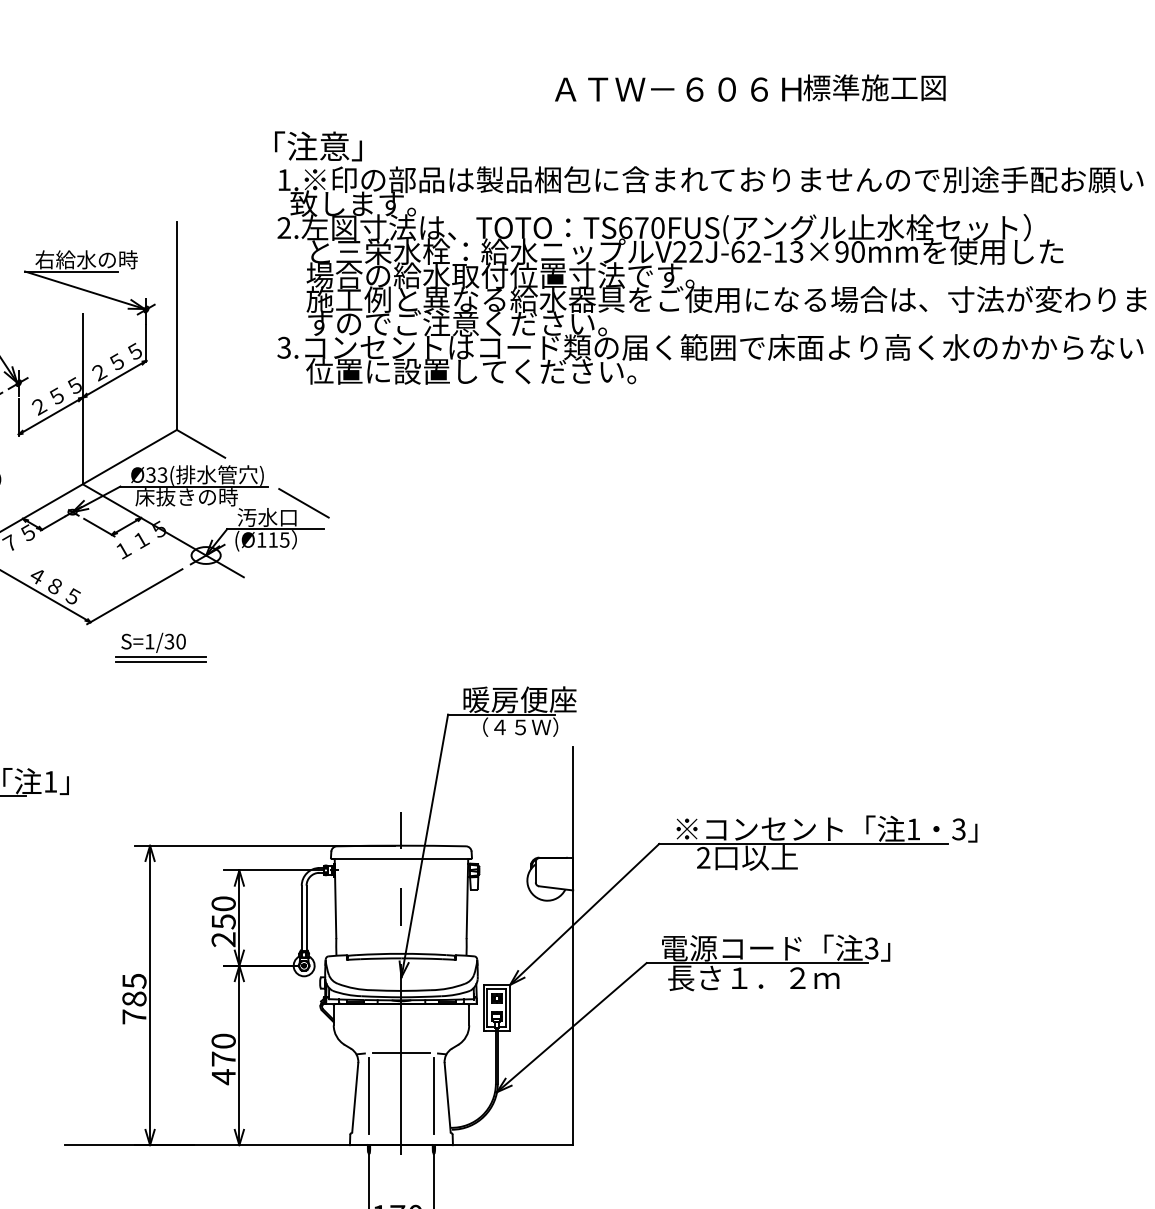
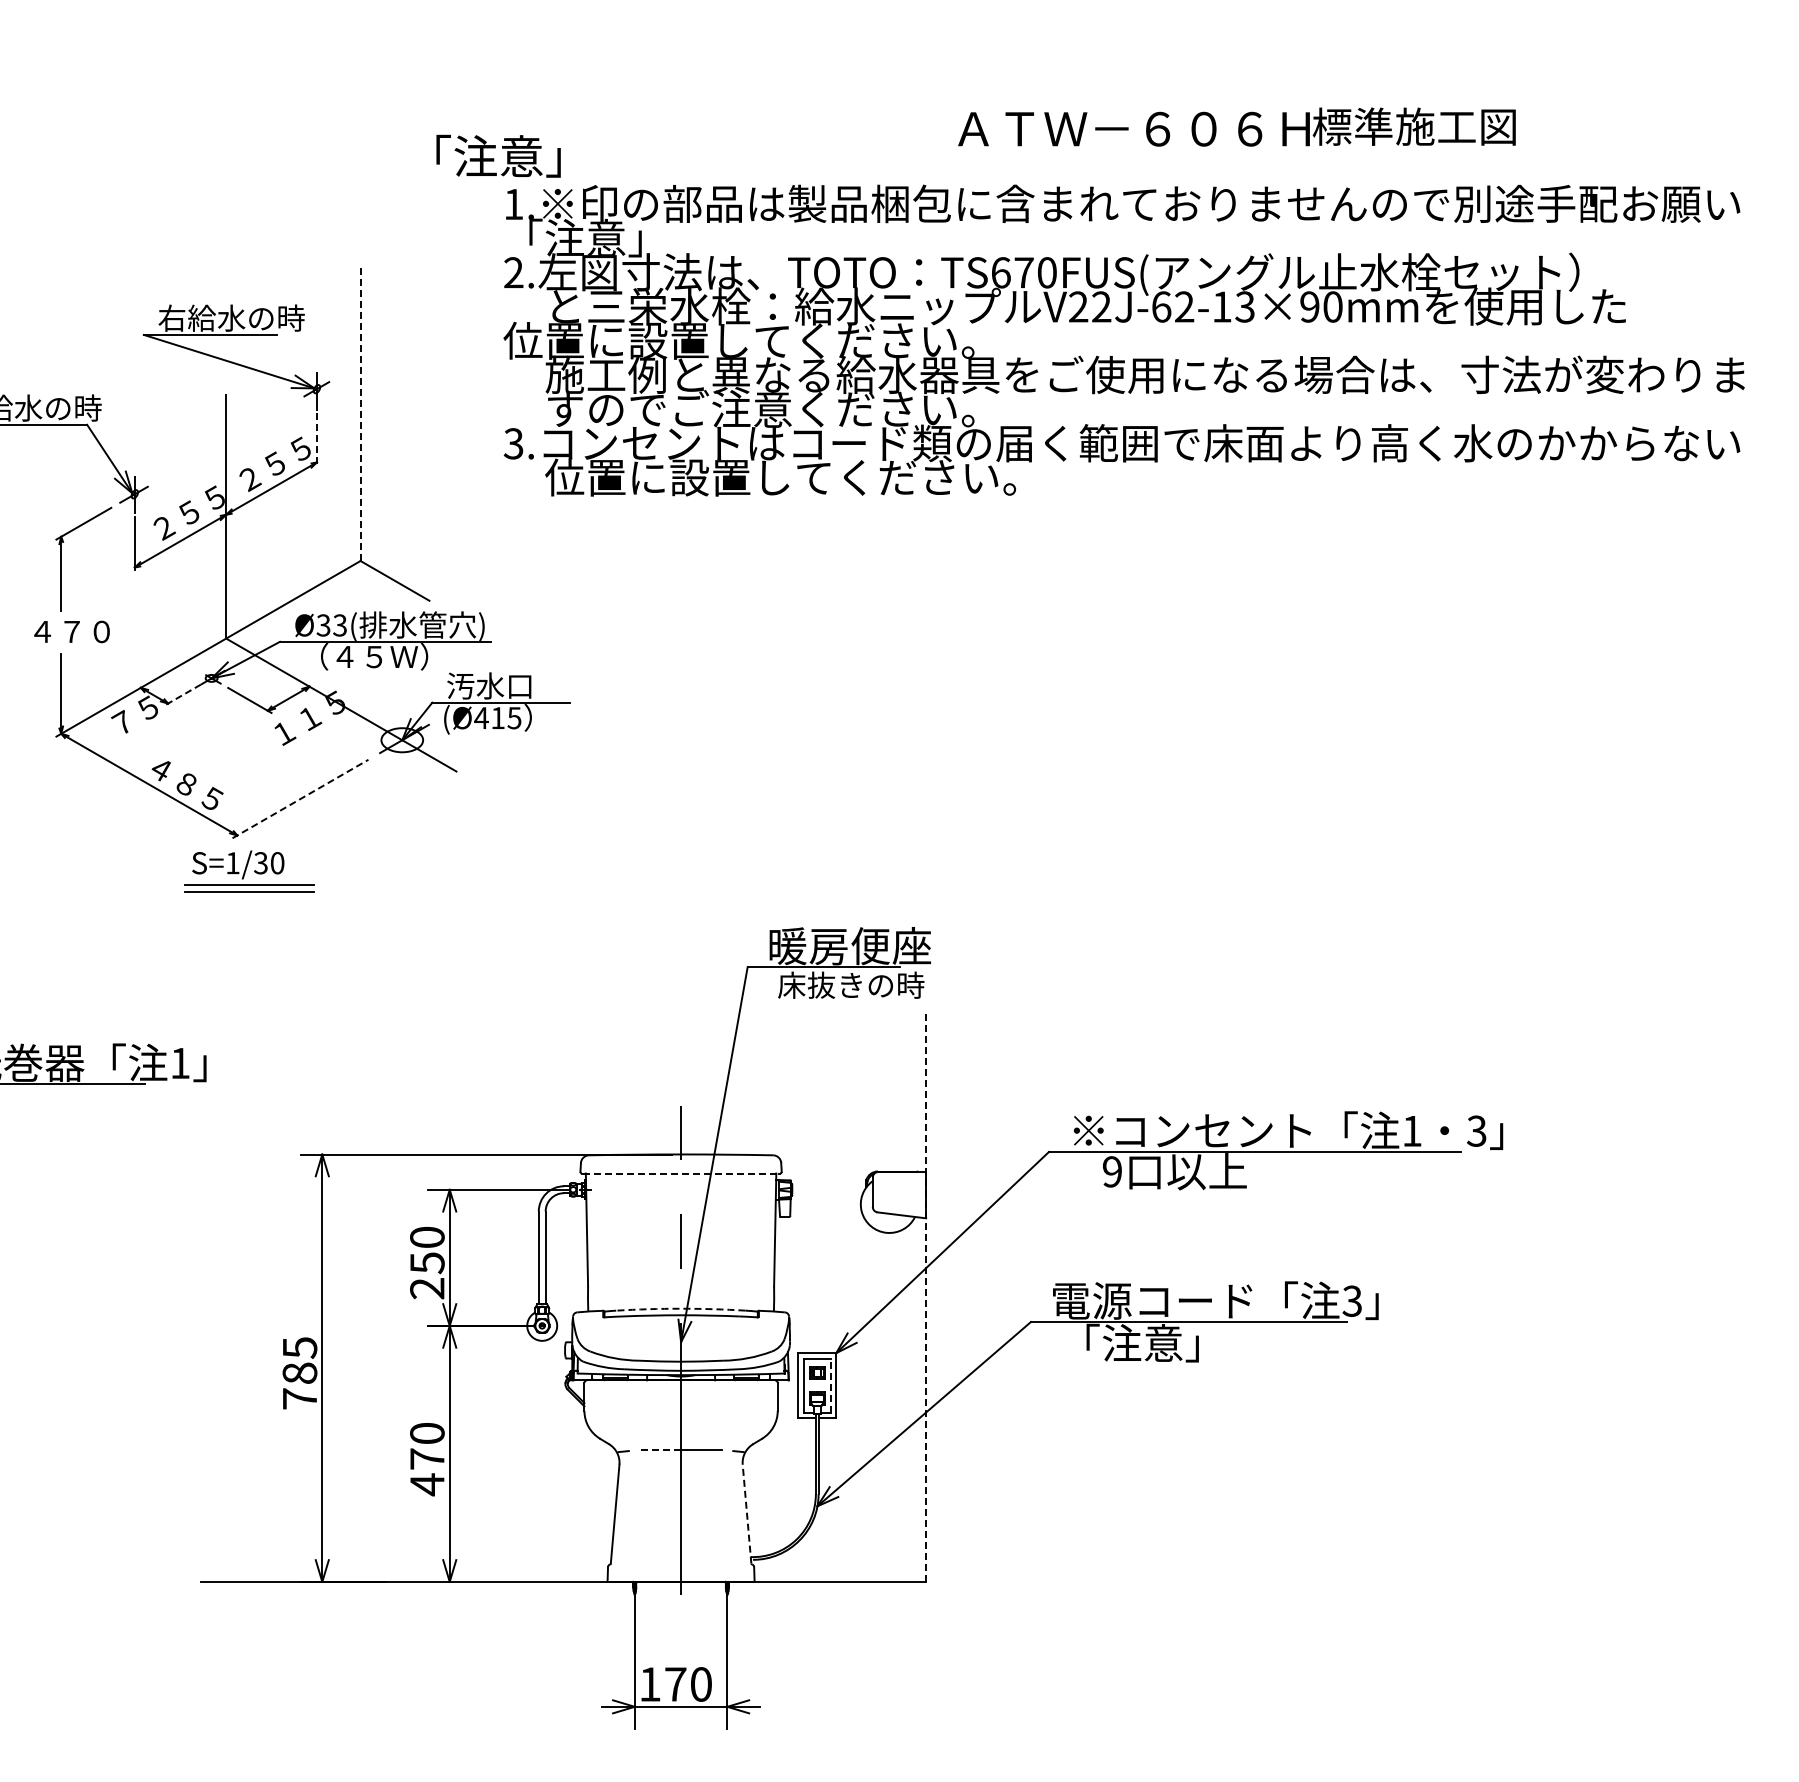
text: (749, 87) -> (1236, 126), moved
text: (318, 145) -> (498, 155), moved
text: (352, 203) -> (611, 237), 致します。 -> 「注意」
text: (485, 275) -> (801, 340), 場合の給水取付位置寸法です。 -> 位置に設置してください。
line: (176, 325) -> (360, 412), solid -> dashed
line: (146, 343) -> (316, 437), solid -> dashed
text: (186, 496) -> (374, 656), 床抜きの時 -> （４５Ｗ）
line: (303, 503) -> (541, 665), removed
line: (52, 523) -> (183, 694), solid -> dashed
text: (261, 539) -> (481, 717), (Ø115 -> (Ø415
line: (134, 596) -> (300, 798), solid -> dashed
part: (161, 647) -> (249, 871), moved
text: (520, 727) -> (851, 985), （４５Ｗ） -> 床抜きの時
text: (703, 857) -> (1111, 1171), 2 -> 9
line: (401, 859) -> (681, 1173), solid -> dashed
line: (573, 945) -> (926, 1296), solid -> dashed
arc: (401, 953) -> (680, 1308), solid -> dashed
text: (753, 977) -> (1183, 1342), 長さ１．２ｍ -> 「注意」
line: (506, 1007) -> (830, 1385), solid -> dashed
line: (387, 1053) -> (660, 1450), solid -> dashed
line: (368, 1095) -> (634, 1511), removed
line: (433, 1095) -> (727, 1511), removed
line: (447, 1097) -> (747, 1514), solid -> dashed

